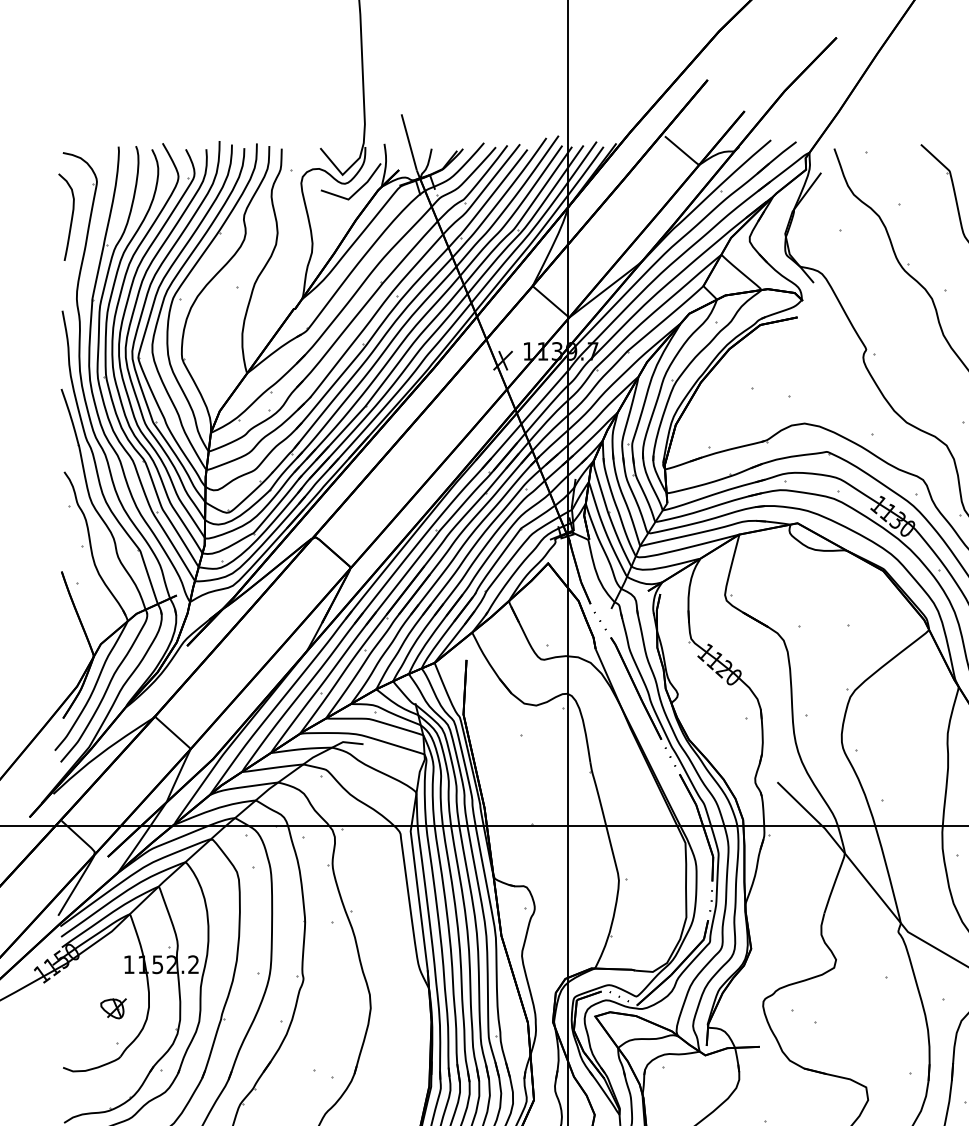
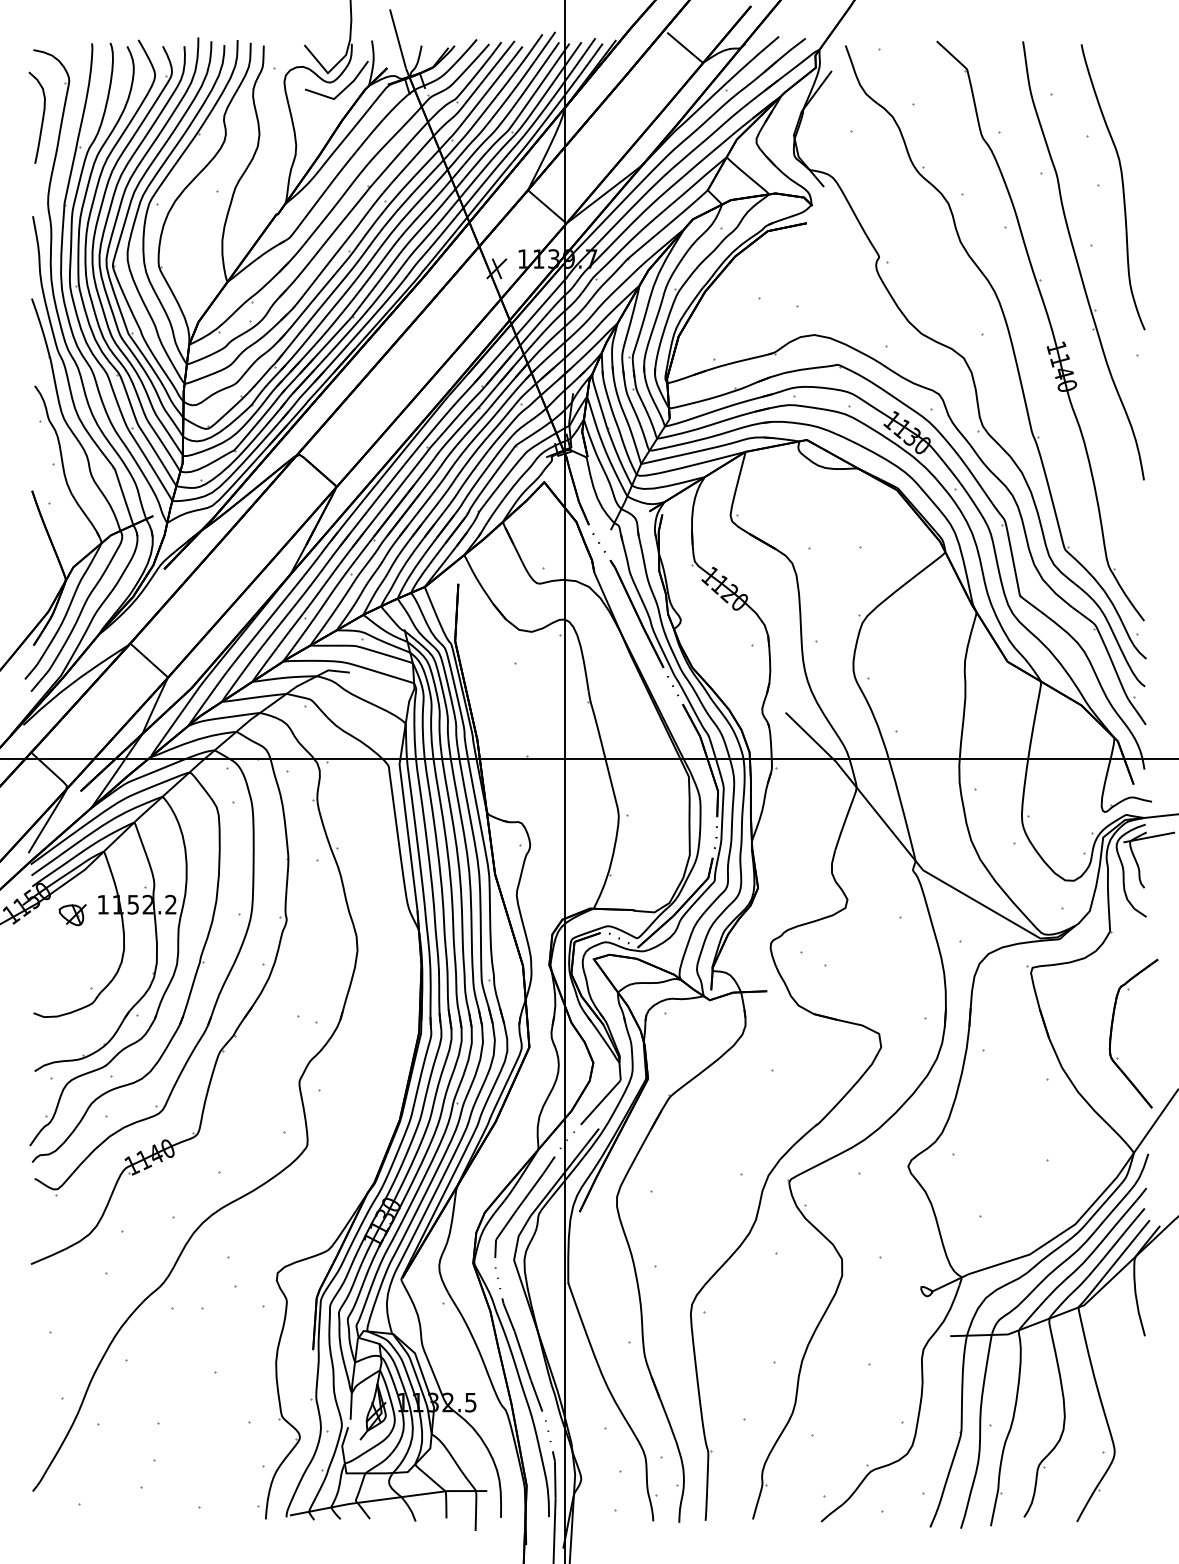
part: (113, 1009) -> (72, 915), moved

